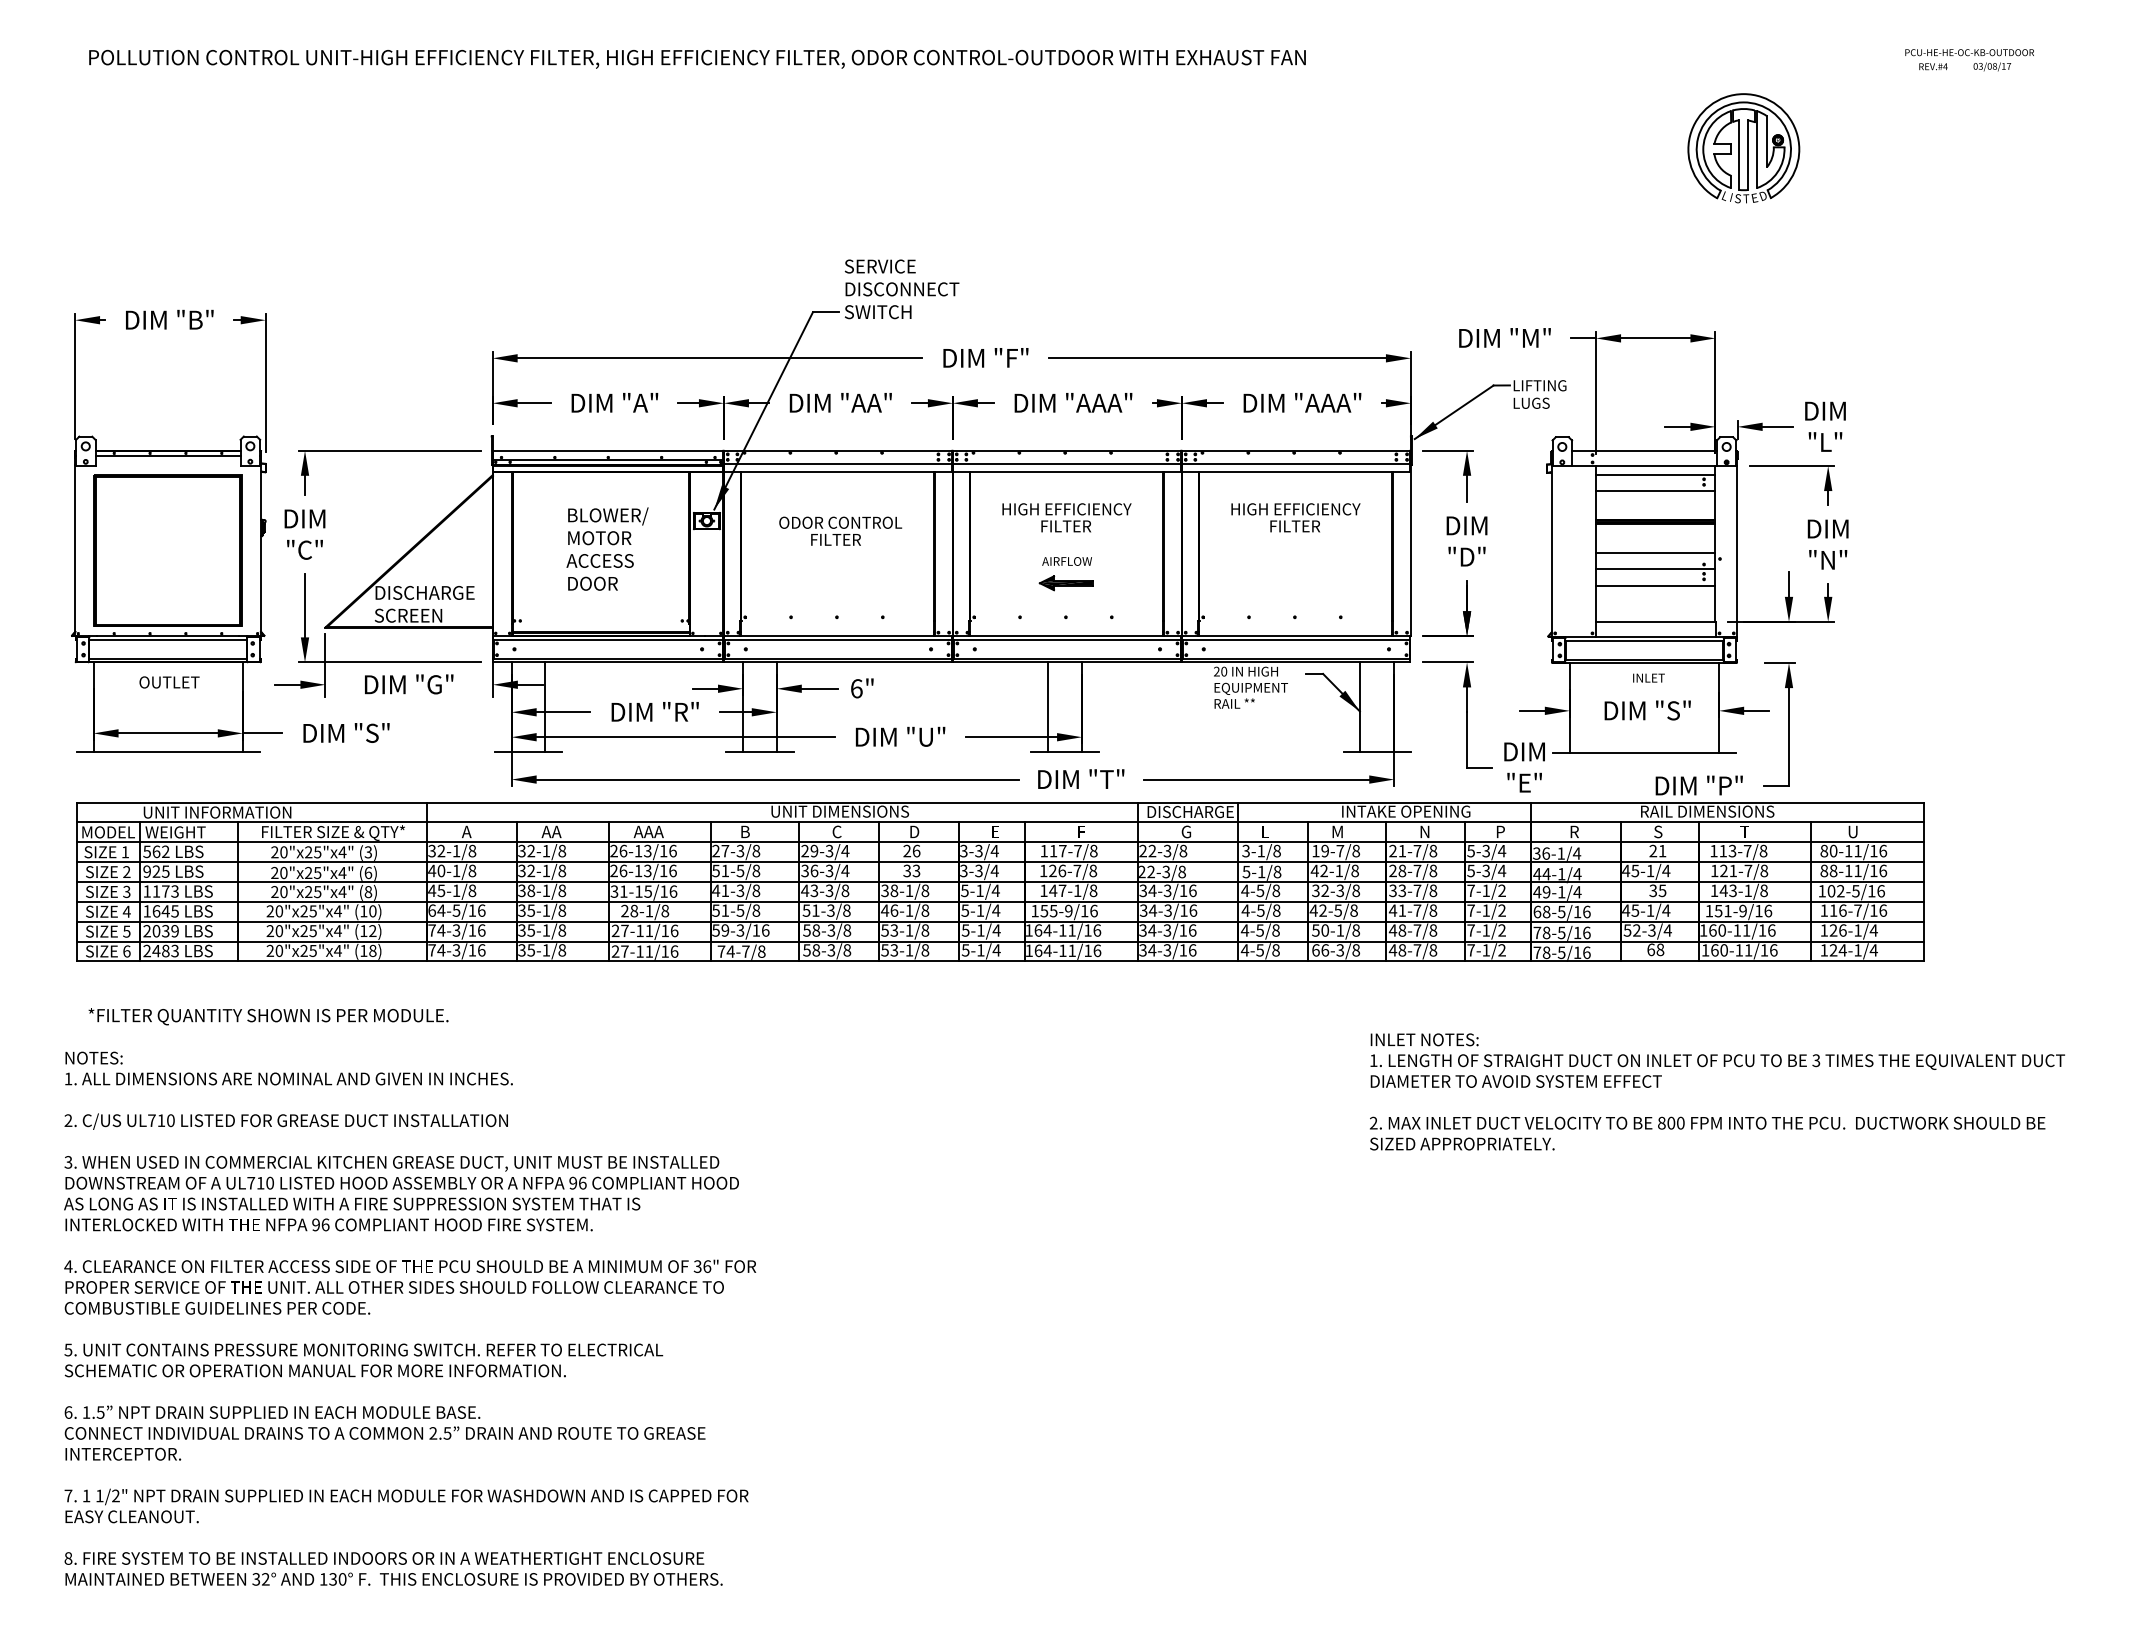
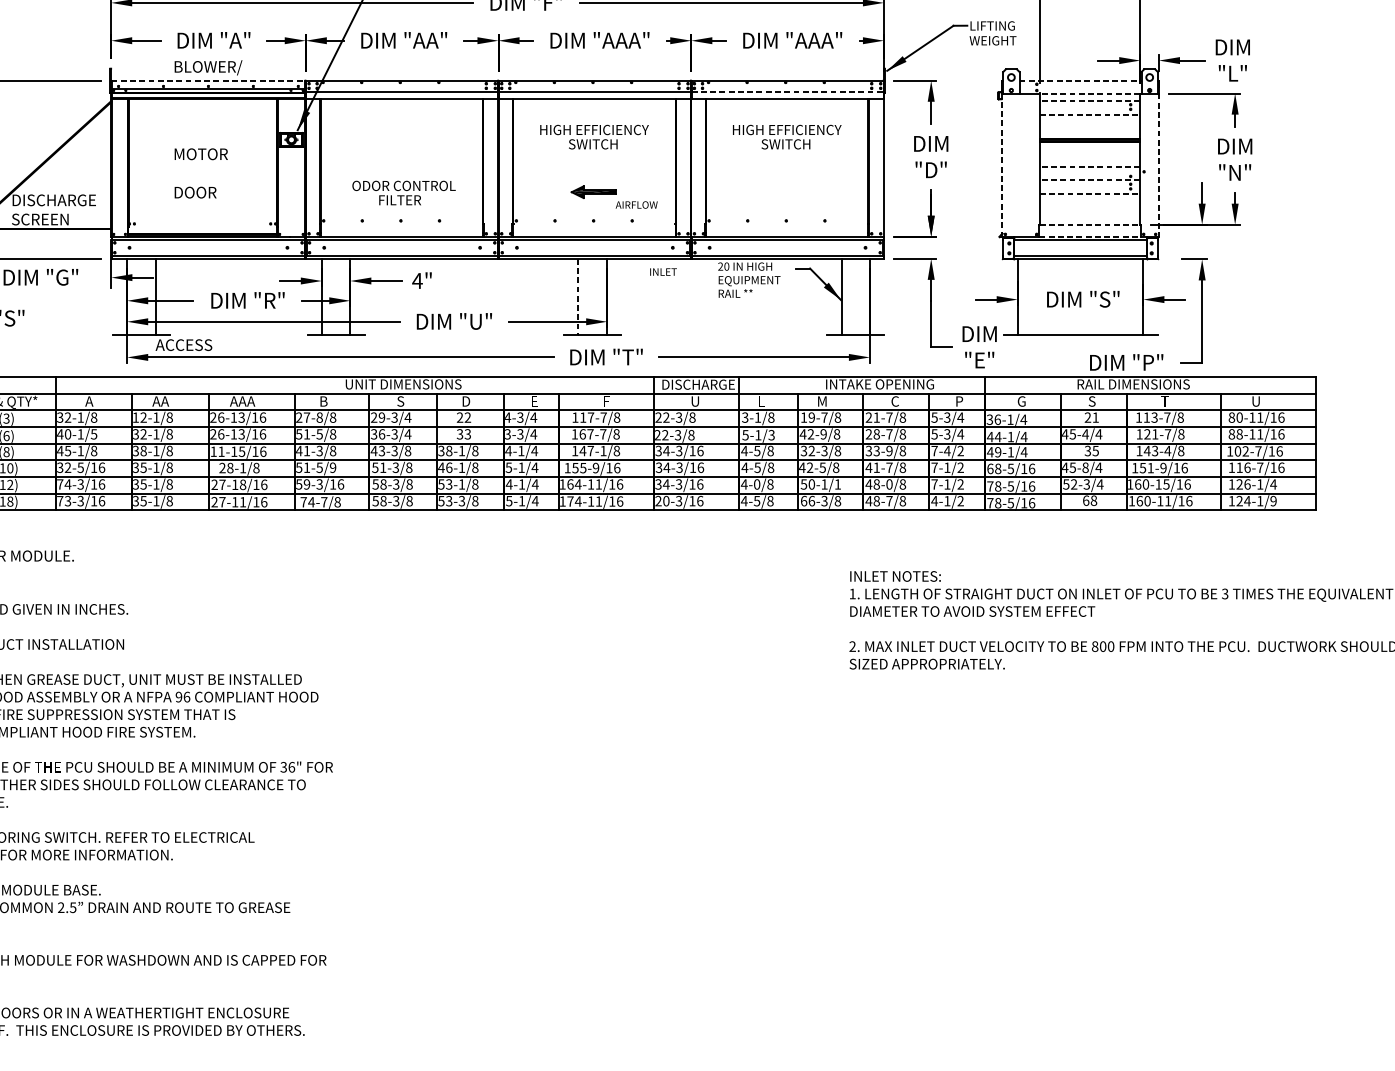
text: (1540, 402) -> (993, 40), LUGS -> WEIGHT
line: (608, 450) -> (208, 80), solid -> dashed
line: (1644, 451) -> (1080, 81), solid -> dashed
line: (1296, 464) -> (787, 92), solid -> dashed
line: (1655, 466) -> (1089, 93), solid -> dashed
line: (1655, 474) -> (1089, 100), solid -> dashed
line: (1655, 491) -> (1089, 114), solid -> dashed
text: (608, 516) -> (208, 67), moved
text: (1065, 526) -> (593, 144), FILTER -> SWITCH
text: (1294, 526) -> (785, 144), FILTER -> SWITCH
text: (840, 530) -> (403, 192), moved
line: (1551, 551) -> (1002, 165), solid -> dashed
line: (1655, 552) -> (1089, 166), solid -> dashed
line: (1737, 552) -> (1158, 166), solid -> dashed
text: (599, 560) -> (183, 344), moved
text: (1066, 561) -> (636, 205), moved
line: (1655, 569) -> (1089, 180), solid -> dashed
line: (1655, 585) -> (1089, 194), solid -> dashed
line: (1655, 621) -> (1089, 224), solid -> dashed
line: (1656, 636) -> (1090, 237), solid -> dashed
text: (1648, 677) -> (663, 271), moved
text: (856, 688) -> (417, 280), 6" -> 4"
line: (1047, 707) -> (578, 296), solid -> dashed
text: (836, 831) -> (400, 401), C -> S
text: (1186, 831) -> (695, 401), G -> U
text: (1424, 831) -> (895, 401), N -> C
text: (1574, 831) -> (1021, 401), R -> G
text: (521, 850) -> (135, 417), 32-1/8 -> 12-1/8
text: (740, 850) -> (319, 417), 27-3/8 -> 27-8/8
text: (916, 850) -> (467, 417), 26 -> 22
text: (963, 850) -> (507, 417), 3-3/4 -> 4-3/4
text: (472, 870) -> (94, 433), 40-1/8 -> 40-1/5
text: (1057, 870) -> (586, 433), 126-7/8 -> 167-7/8
text: (1338, 870) -> (823, 433), 42-1/8 -> 42-9/8
text: (1650, 870) -> (1085, 433), 45-1/4 -> 45-4/4
text: (1277, 871) -> (771, 434), 5-1/8 -> 5-1/3
text: (964, 890) -> (508, 450), 5-1/4 -> 4-1/4
text: (1417, 890) -> (889, 450), 33-7/8 -> 33-9/8
text: (1486, 890) -> (947, 450), 7-1/2 -> 7-4/2
text: (1748, 890) -> (1168, 450), 143-1/8 -> 143-4/8
text: (614, 891) -> (213, 451), 31-15/16 -> 11-15/16
text: (1855, 891) -> (1258, 451), 102-5/16 -> 102-7/16
text: (436, 910) -> (63, 467), 64-5/16 -> 32-5/16
text: (756, 910) -> (333, 467), 51-5/8 -> 51-5/9
text: (1650, 910) -> (1085, 467), 45-1/4 -> 45-8/4
text: (649, 930) -> (243, 484), 27-11/16 -> 27-18/16
text: (965, 930) -> (509, 484), 5-1/4 -> 4-1/4
text: (1259, 930) -> (756, 484), 4-5/8 -> 4-0/8
text: (1356, 930) -> (838, 484), 50-1/8 -> 50-1/1
text: (1417, 930) -> (889, 484), 48-7/8 -> 48-0/8
text: (1746, 930) -> (1166, 484), 160-11/16 -> 160-15/16
text: (441, 950) -> (68, 501), 74-3/16 -> 73-3/16
text: (909, 950) -> (461, 501), 53-1/8 -> 53-3/8
text: (1038, 950) -> (570, 501), 164-11/16 -> 174-11/16
text: (1147, 950) -> (662, 501), 34-3/16 -> 20-3/16
text: (1470, 950) -> (934, 501), 7-1/2 -> 4-1/2
text: (1873, 950) -> (1273, 501), 124-1/4 -> 124-1/9

